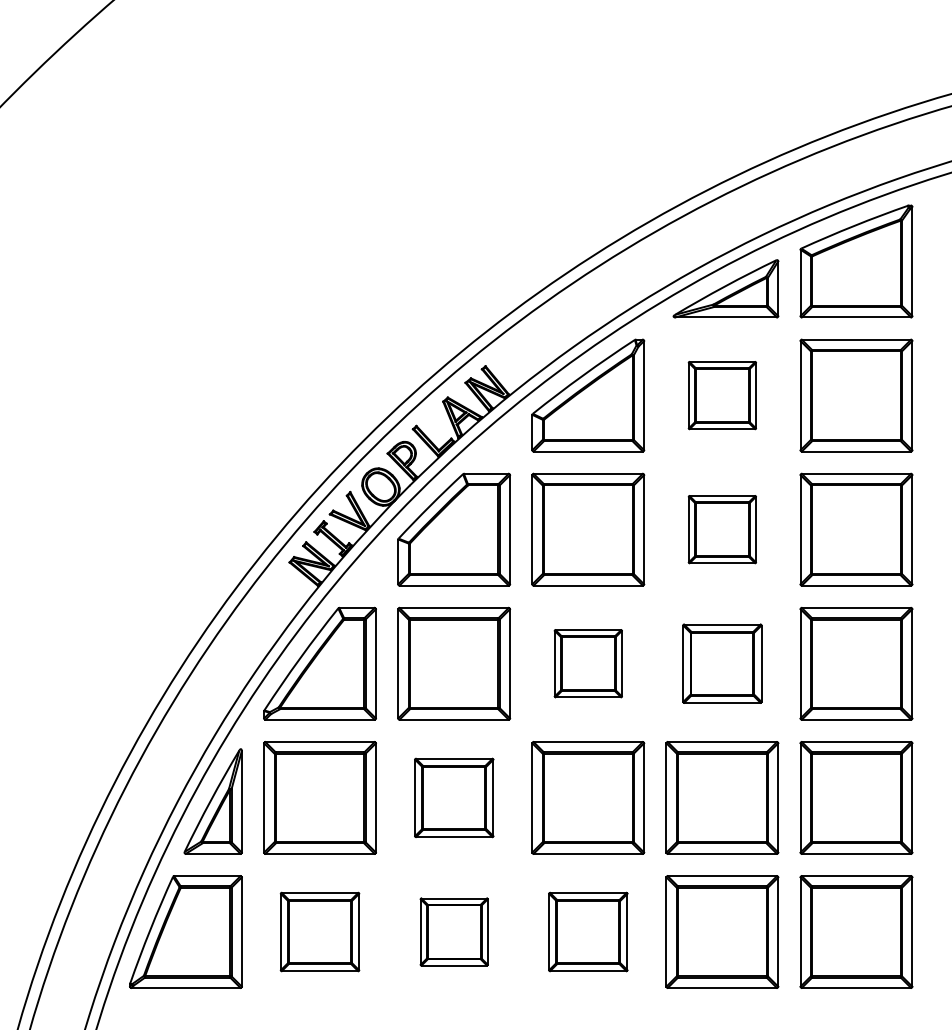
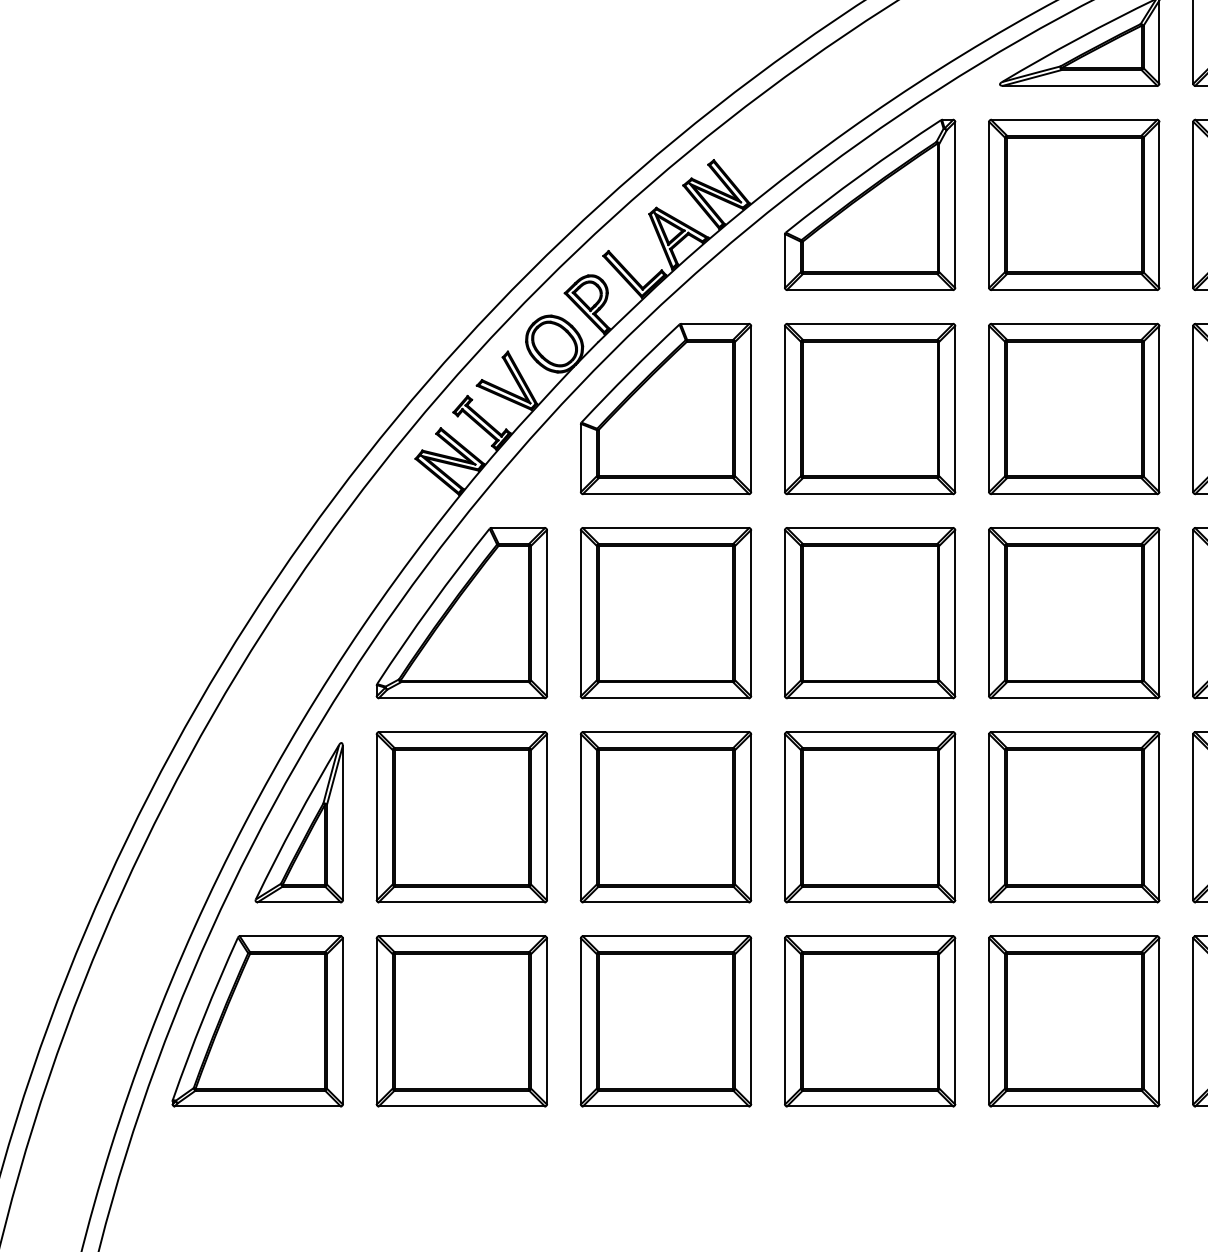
part: (722, 395) -> (1074, 204), size x1.67
part: (722, 529) -> (1074, 408), size x1.67
part: (588, 663) -> (870, 612), size x1.67
part: (722, 663) -> (1074, 612), size x1.43
part: (454, 797) -> (666, 816), size x1.43
part: (319, 931) -> (461, 1020), size x1.43
part: (454, 931) -> (666, 1020), size x1.67
part: (588, 931) -> (870, 1020), size x1.43

